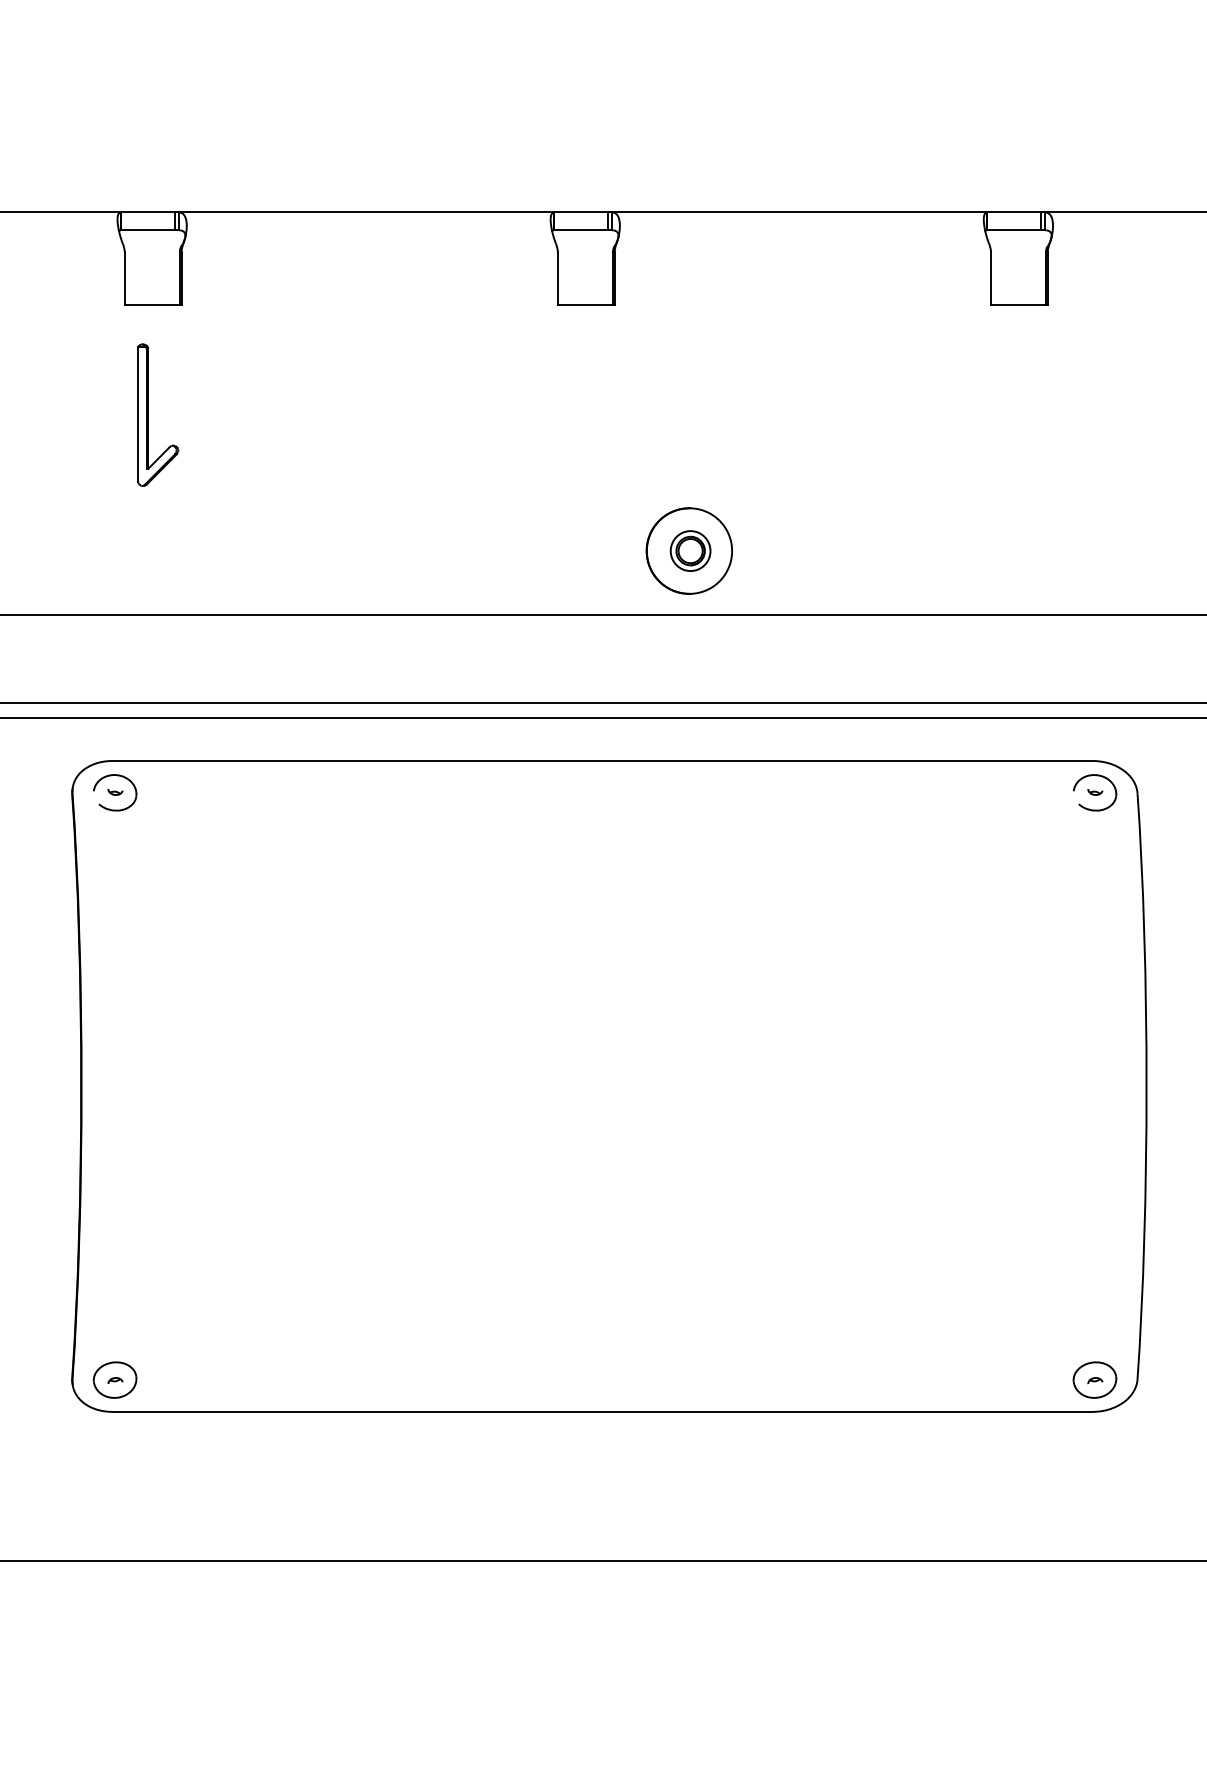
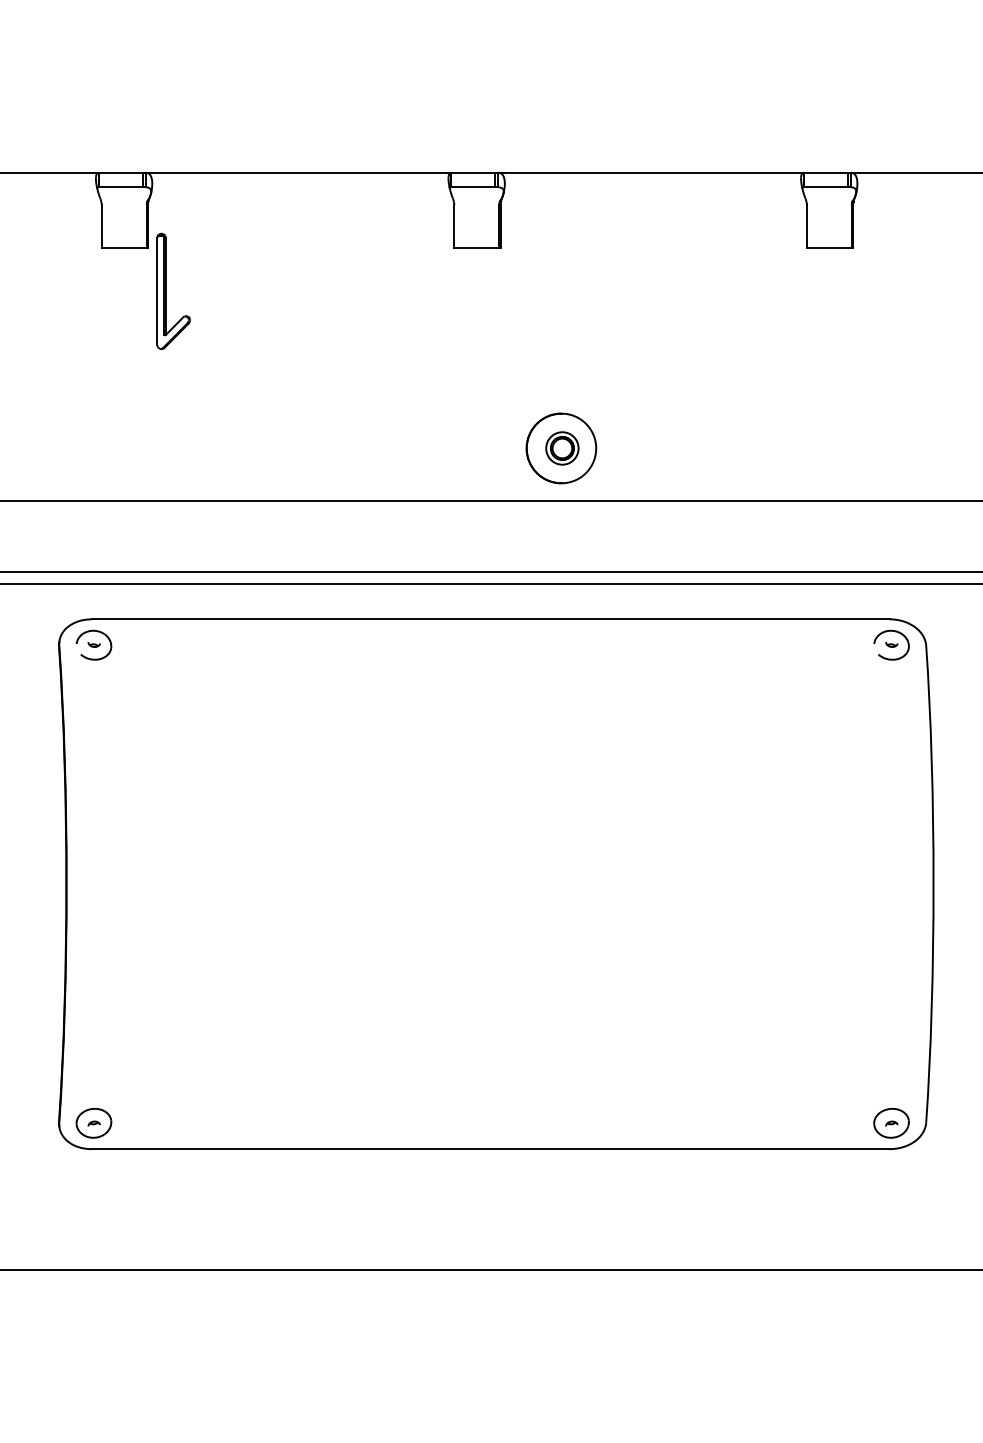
part: (148, 414) -> (165, 290), moved

